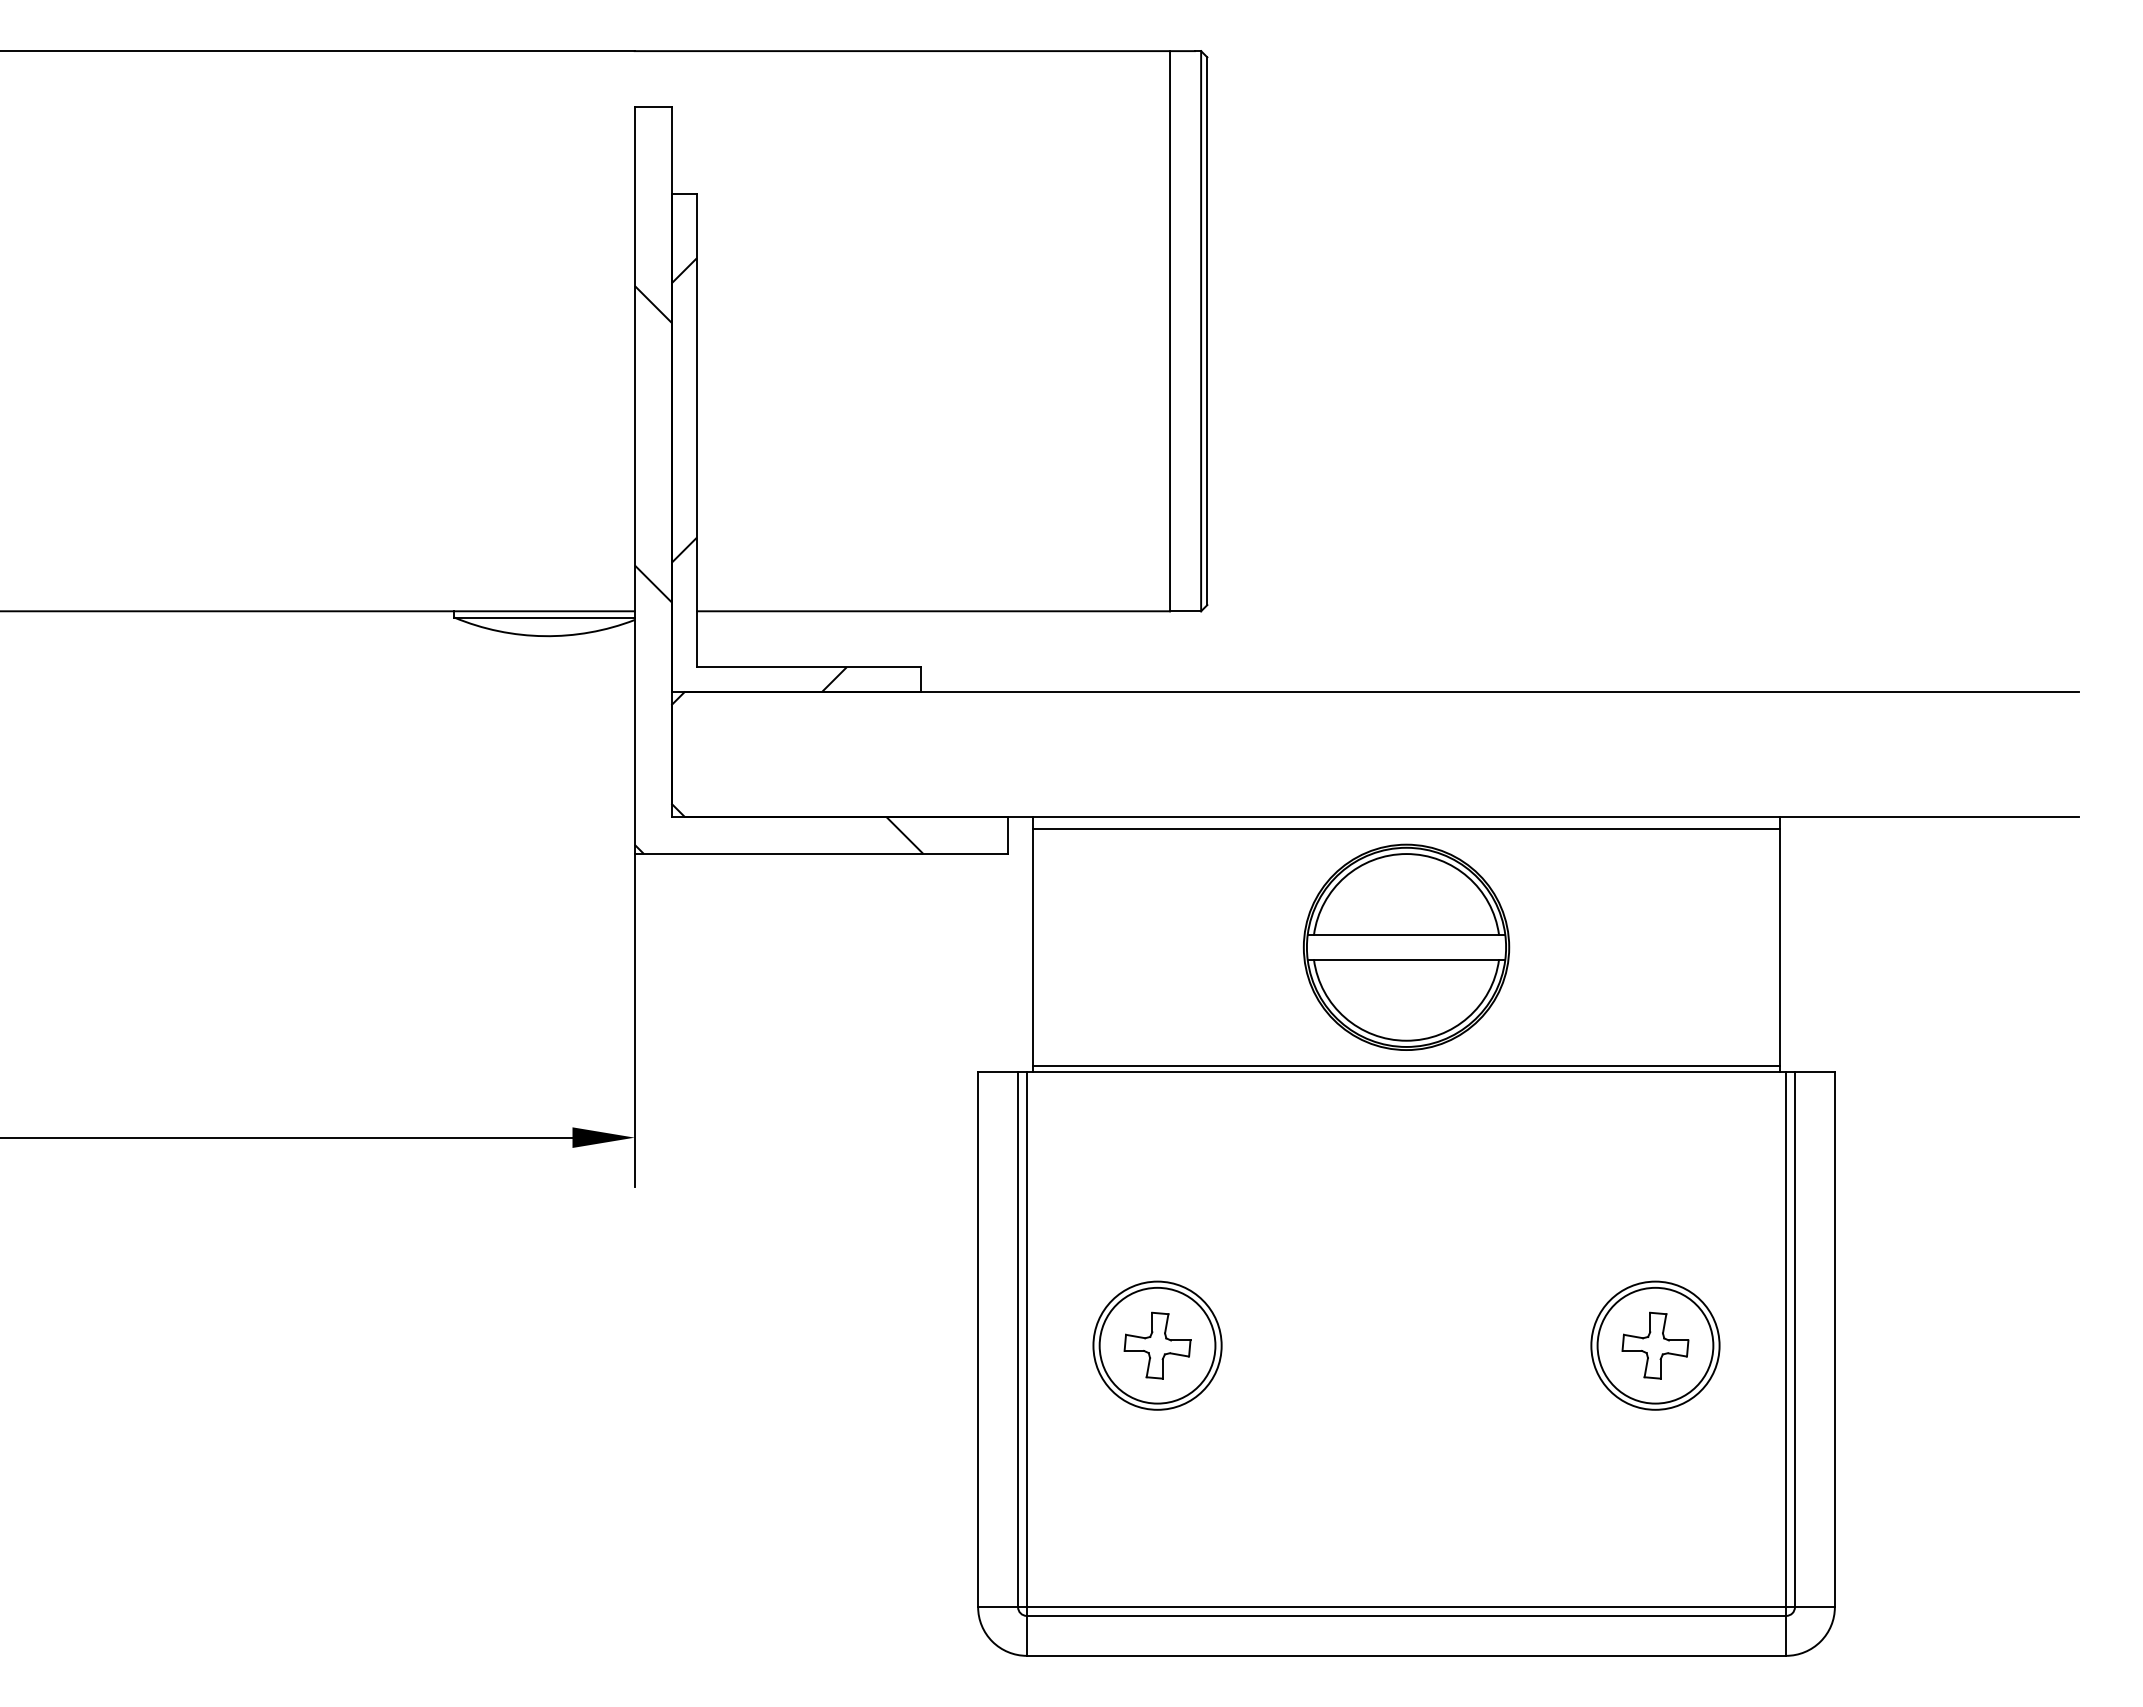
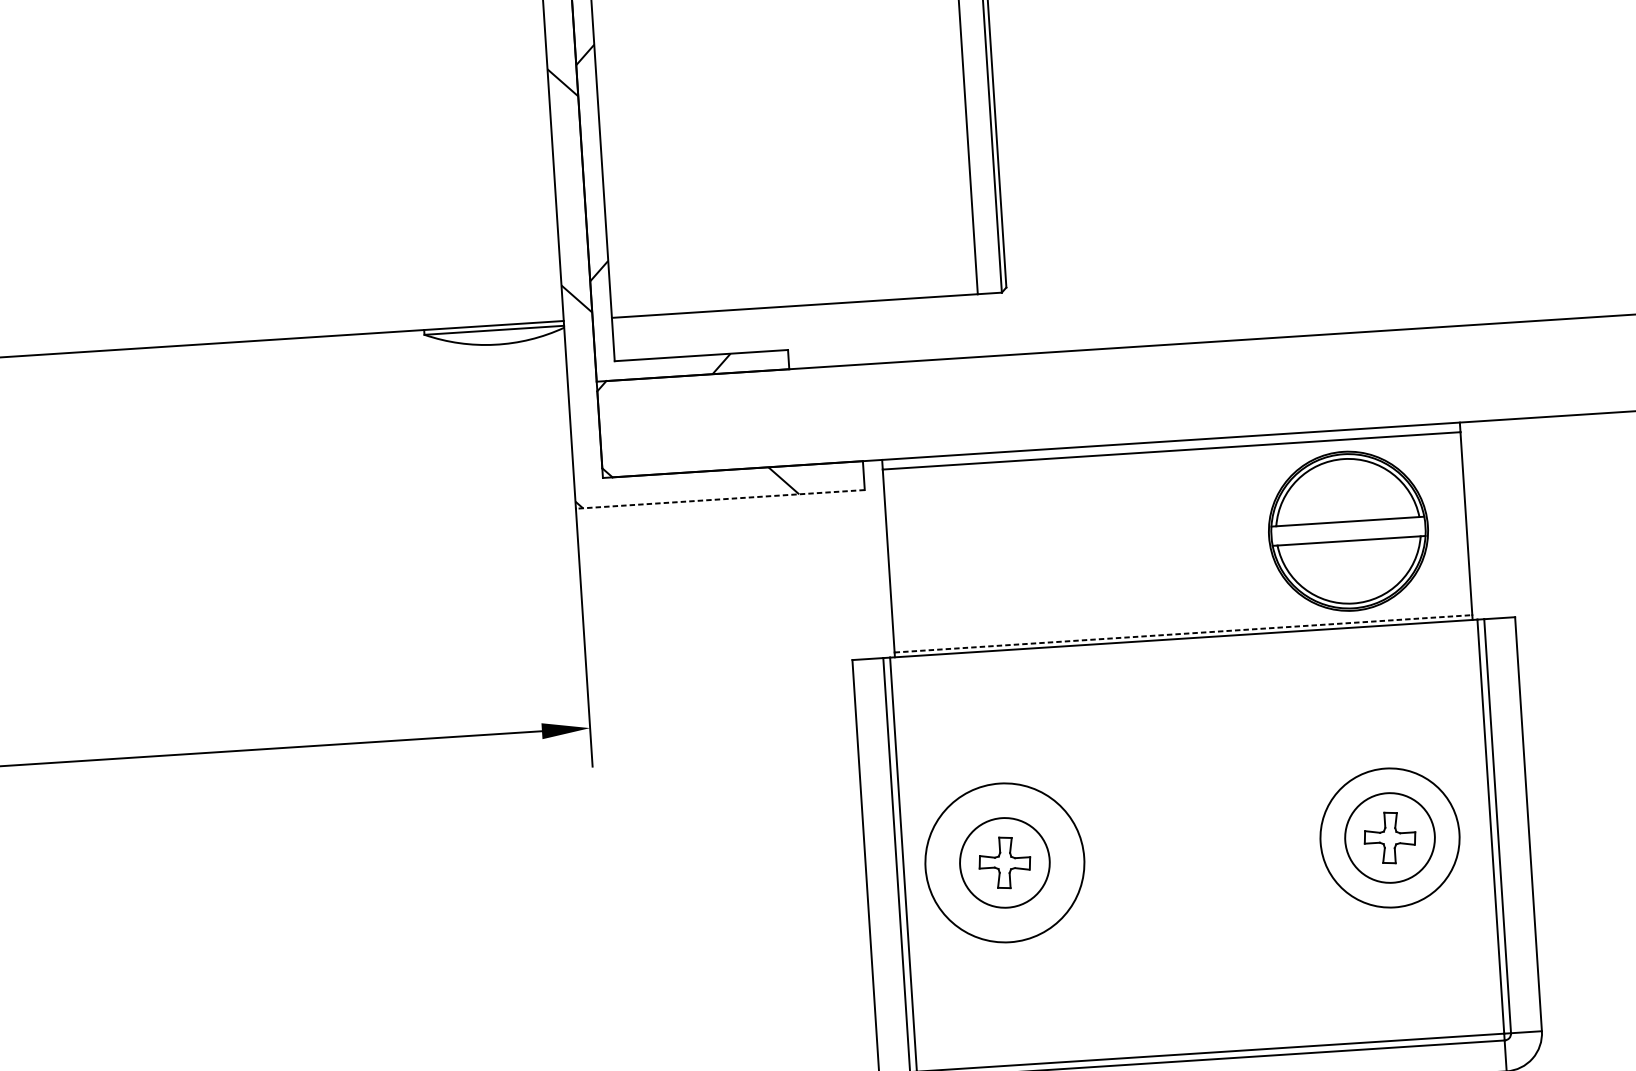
line: (821, 854) -> (720, 499), solid -> dashed
part: (1406, 946) -> (1348, 530), moved
line: (1407, 1065) -> (1184, 633), solid -> dashed
circle: (1157, 1345) -> (1004, 862), size x1.6
circle: (1655, 1345) -> (1390, 837), size x1.4

